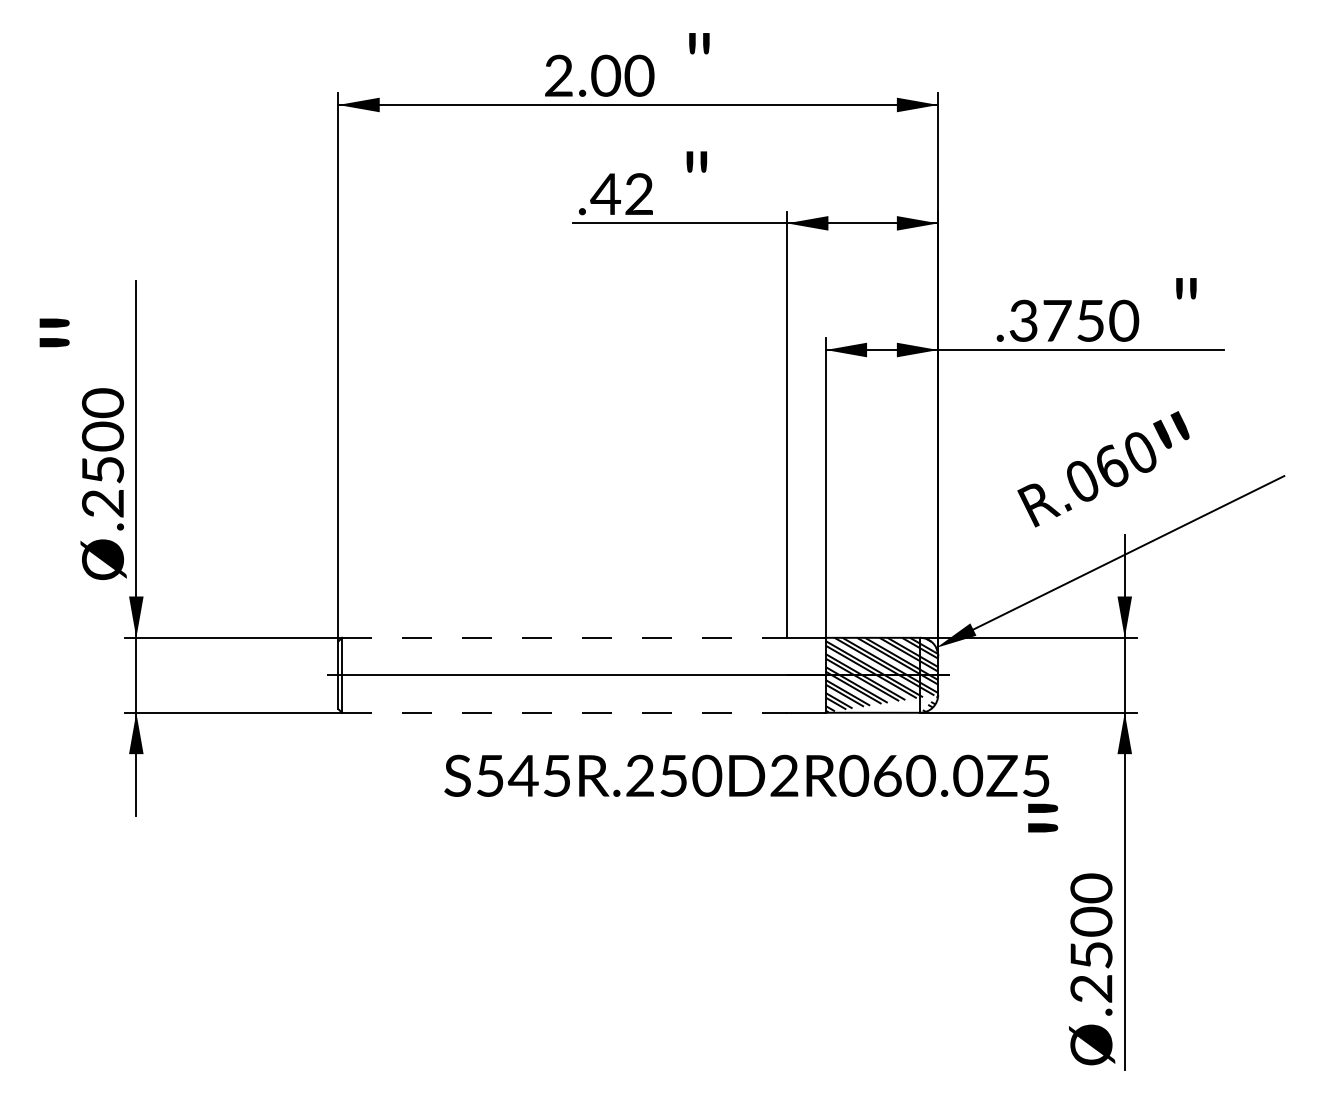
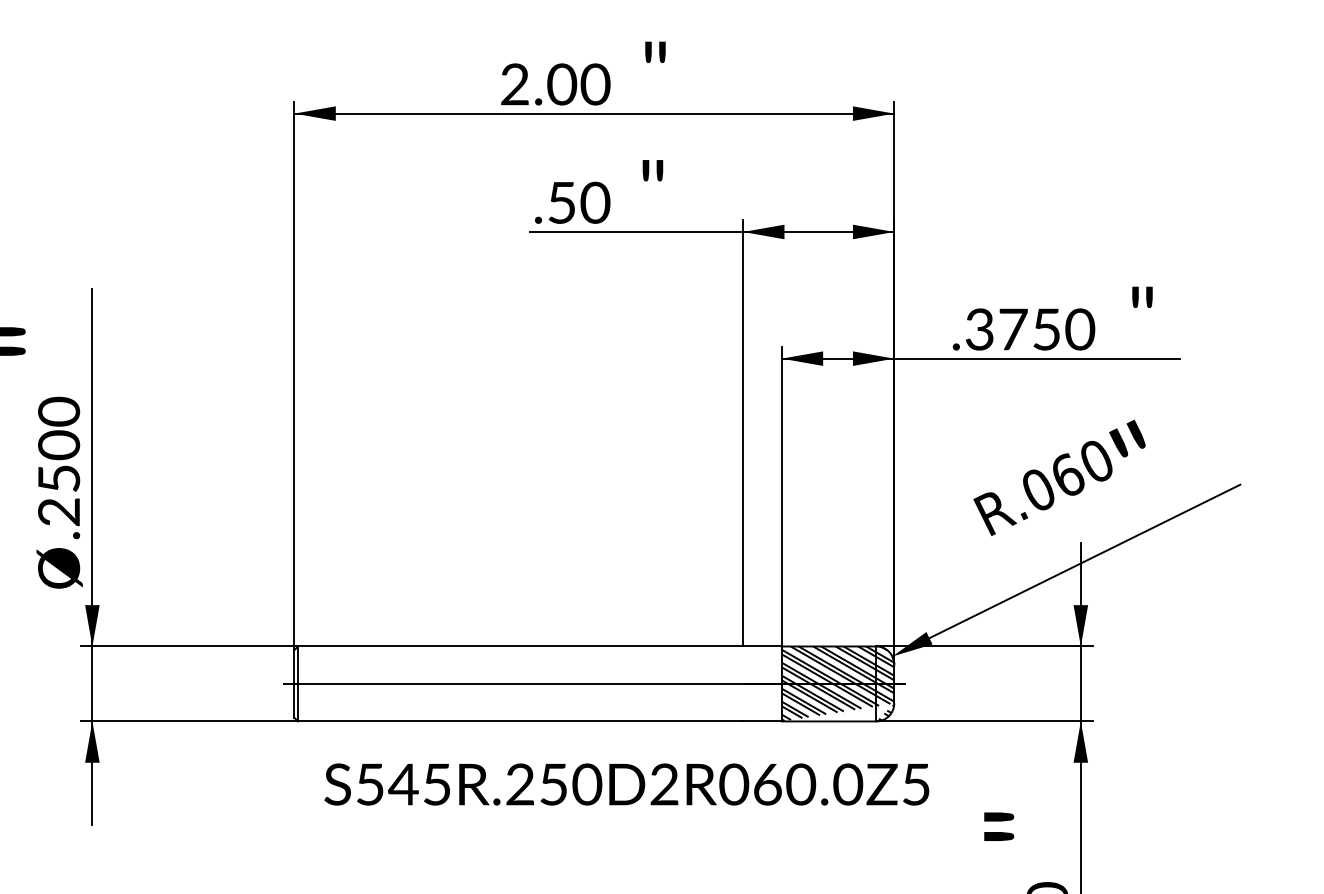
text: (622, 194) -> (578, 203), .42 -> .50
line: (564, 637) -> (520, 646), dashed -> solid
line: (564, 712) -> (520, 721), dashed -> solid
text: (746, 775) -> (626, 784), moved

